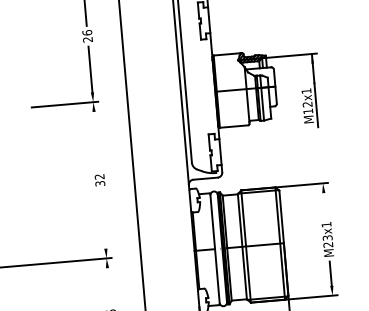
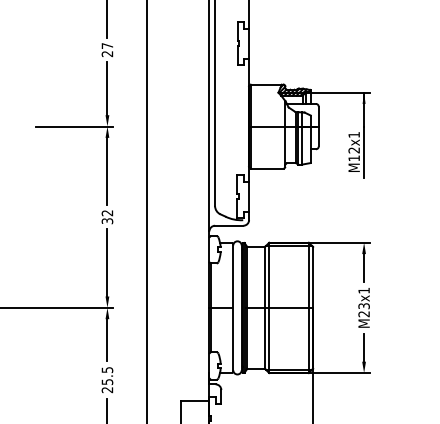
text: (87, 32) -> (107, 45), 26 -> 27
line: (96, 140) -> (107, 171), added
line: (325, 205) -> (364, 268), added
line: (103, 219) -> (107, 262), added
line: (109, 286) -> (107, 340), added

